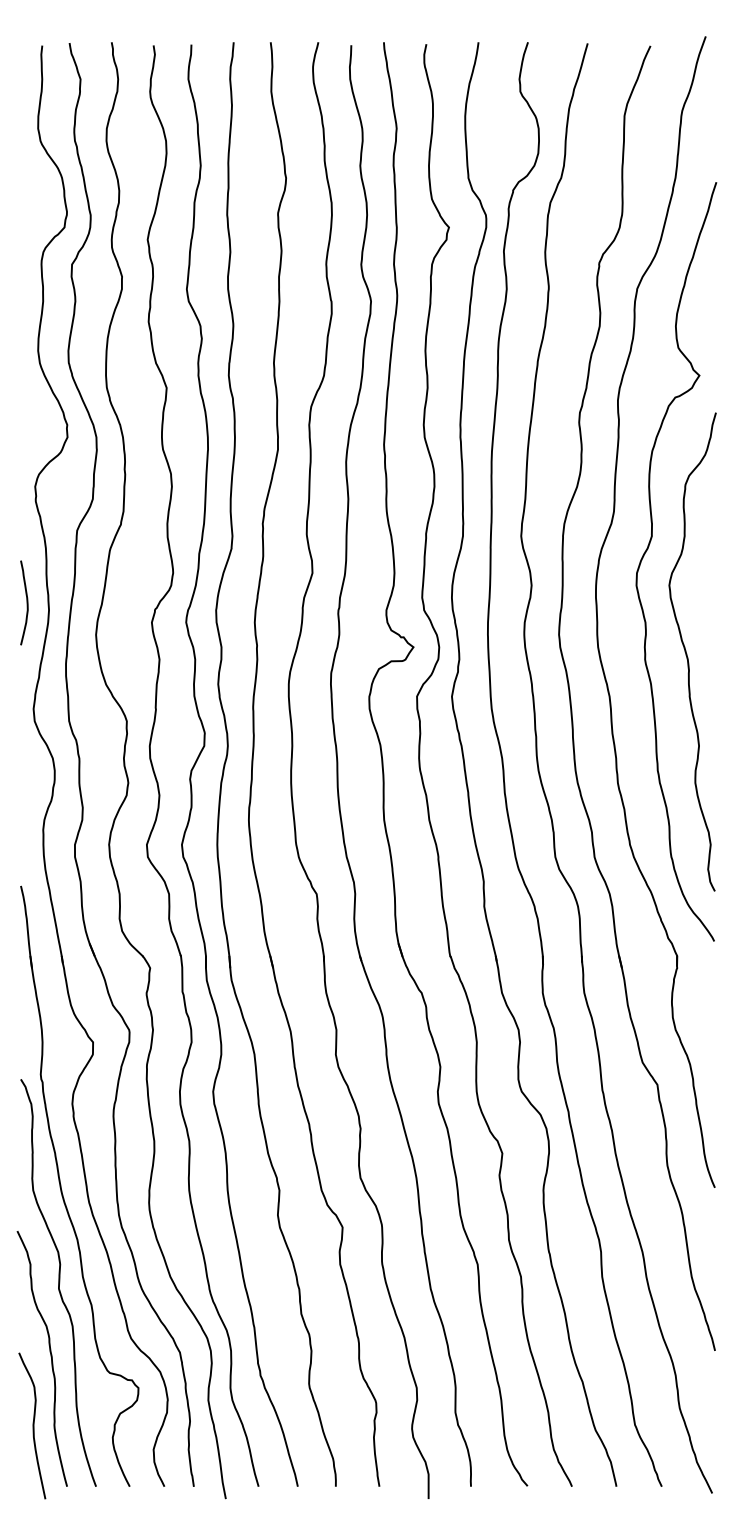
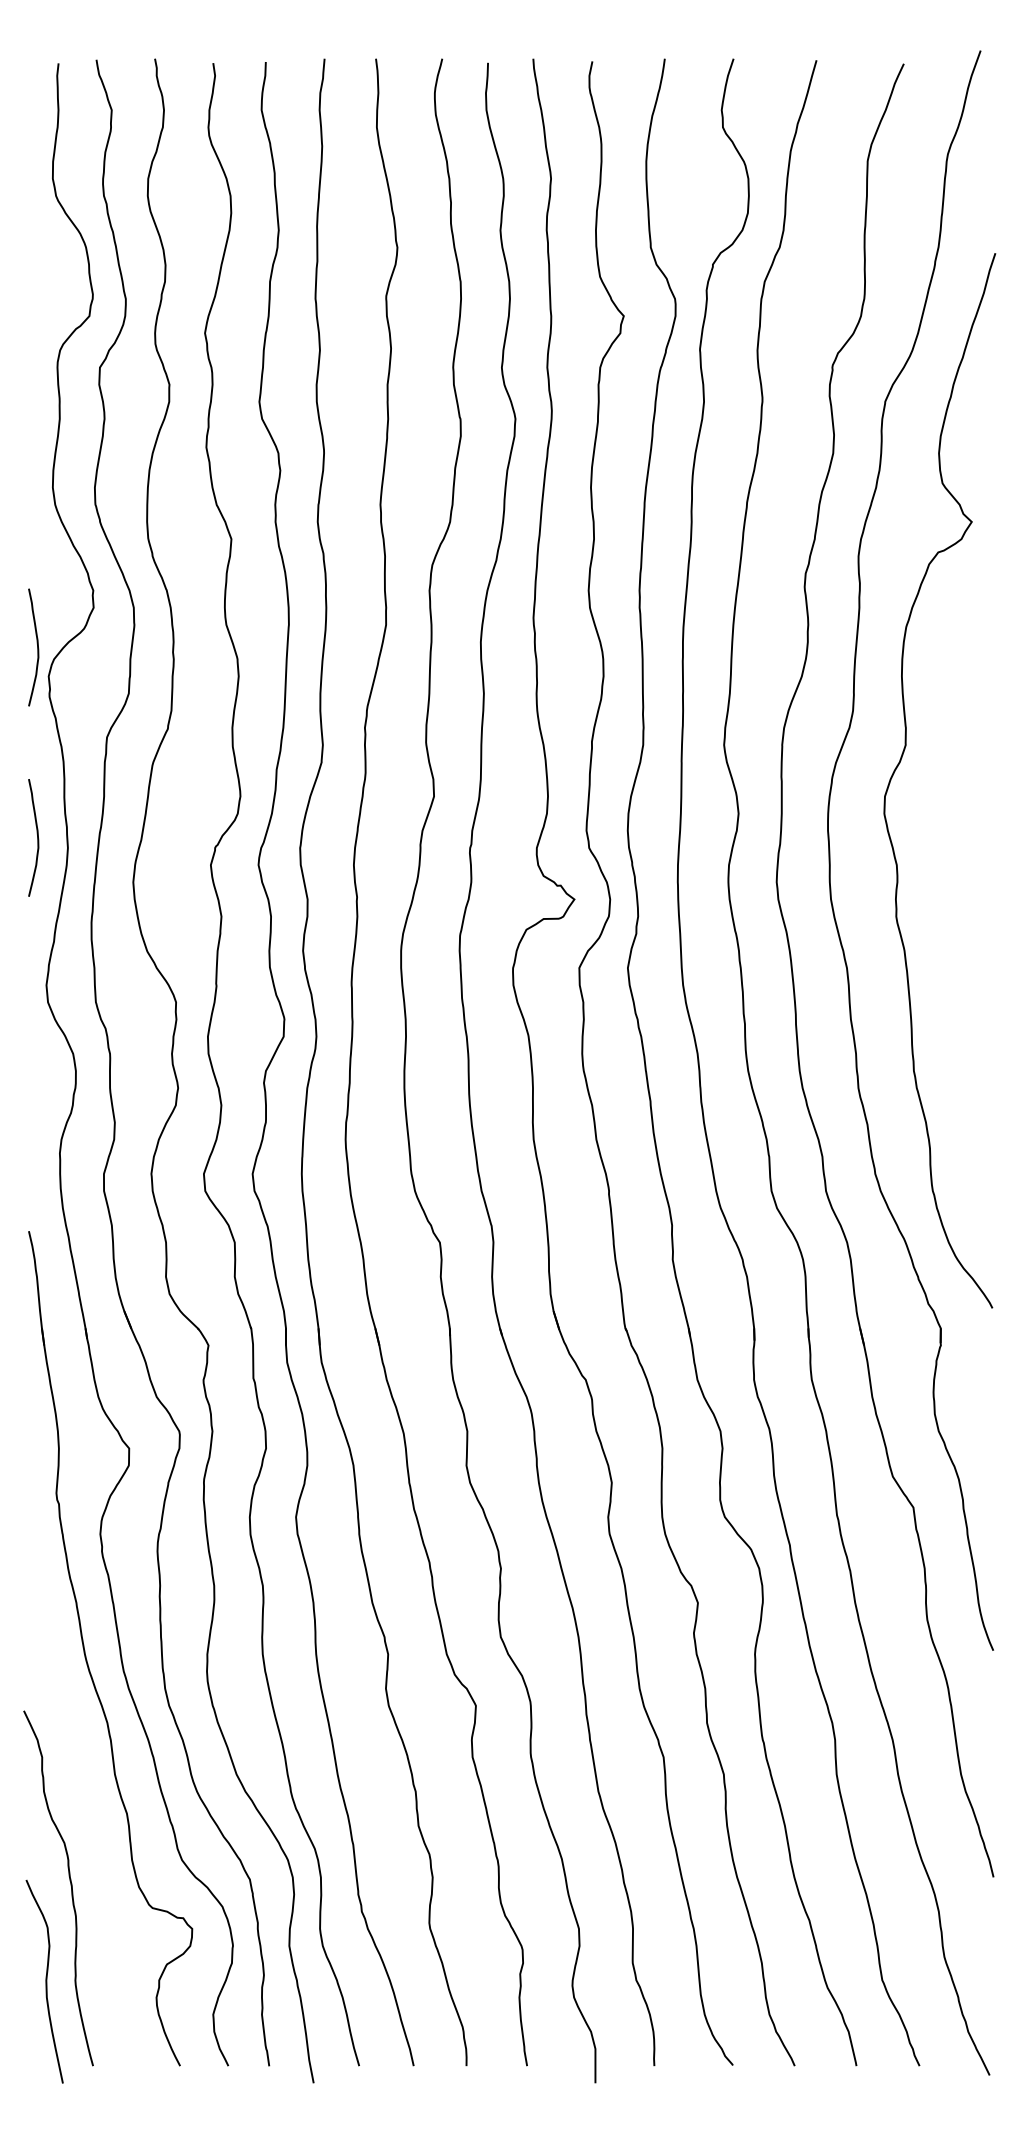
curve: (26, 465) -> (36, 646), added
curve: (687, 653) -> (955, 908), removed
curve: (58, 1282) -> (81, 1782), removed

